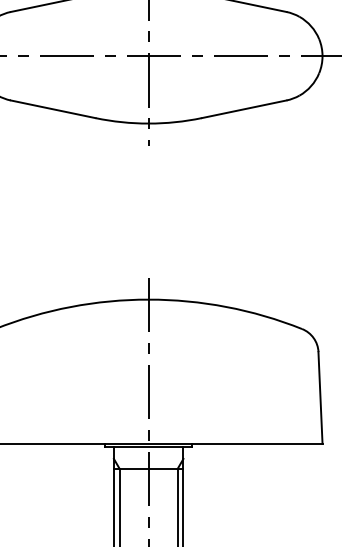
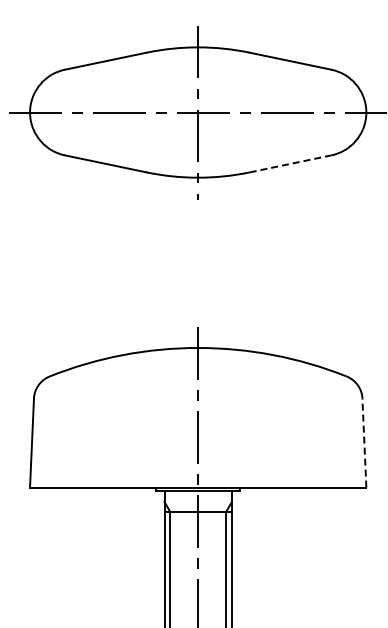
line: (244, 108) -> (290, 163), solid -> dashed
line: (320, 397) -> (364, 442), solid -> dashed

